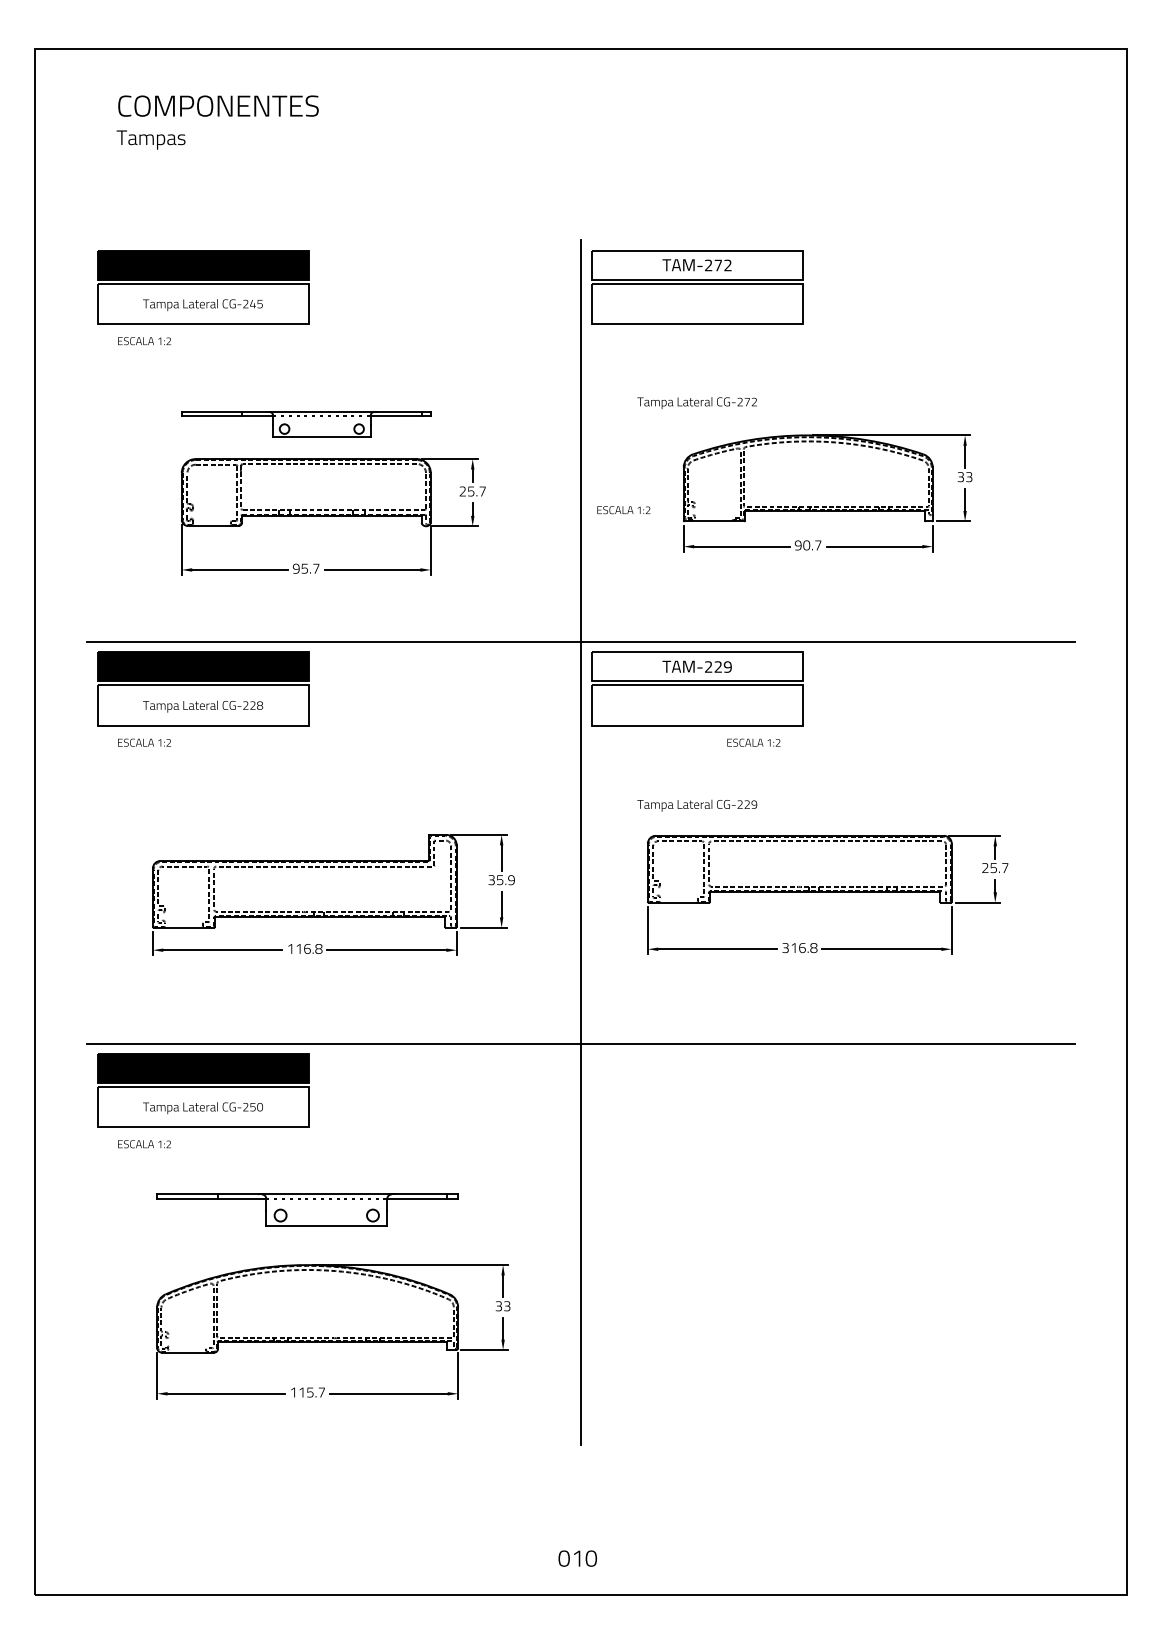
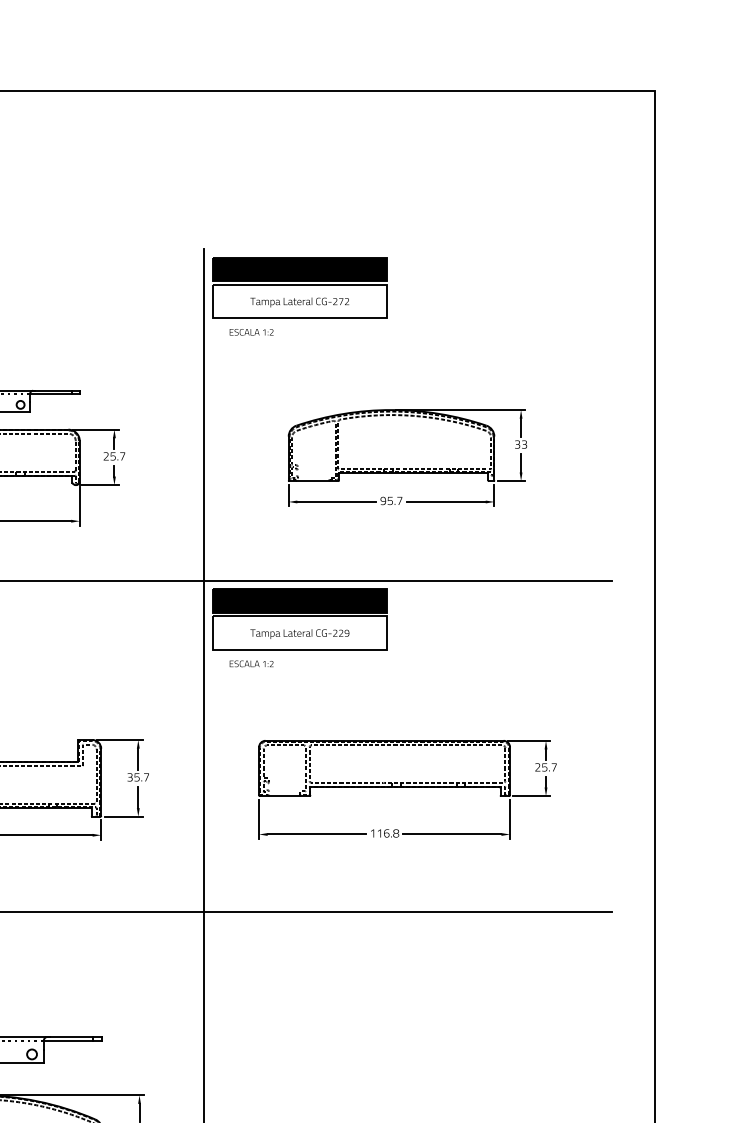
fill: (697, 264) -> (300, 268), added
text: (696, 402) -> (299, 301), moved
text: (623, 510) -> (251, 332), moved
text: (806, 545) -> (390, 501), 90.7 -> 95.7
fill: (697, 666) -> (300, 600), added
text: (753, 742) -> (251, 663), moved
text: (697, 805) -> (300, 633), moved
text: (511, 880) -> (146, 777), 35.9 -> 35.7
text: (785, 948) -> (372, 833), 316.8 -> 116.8

